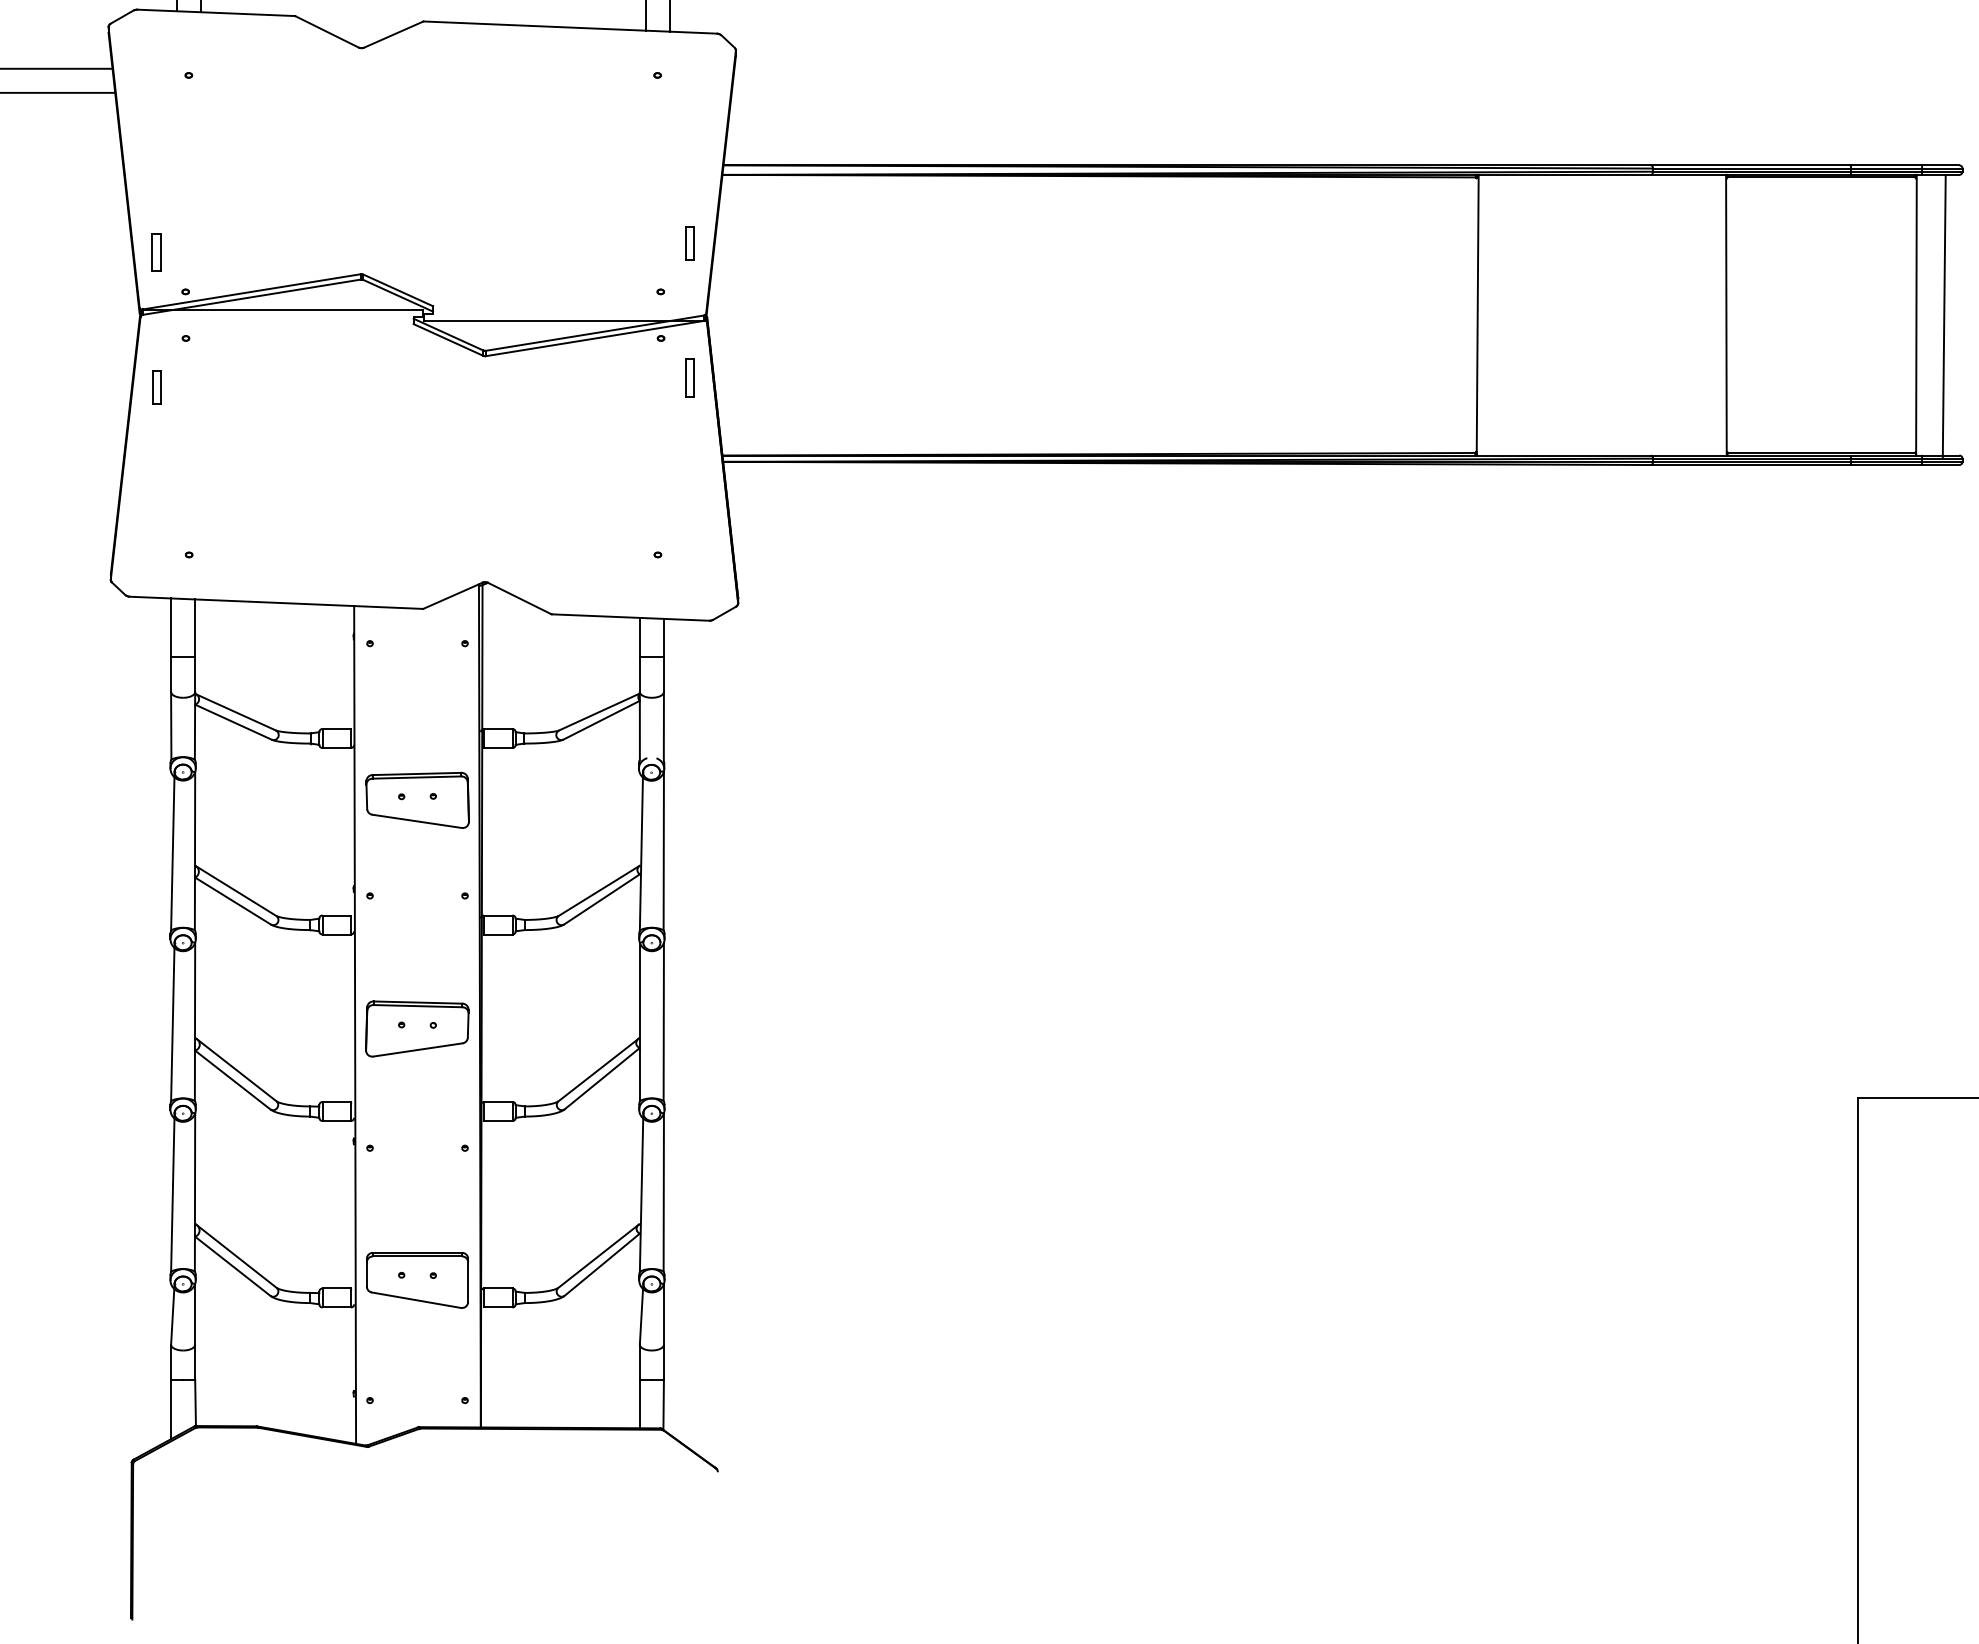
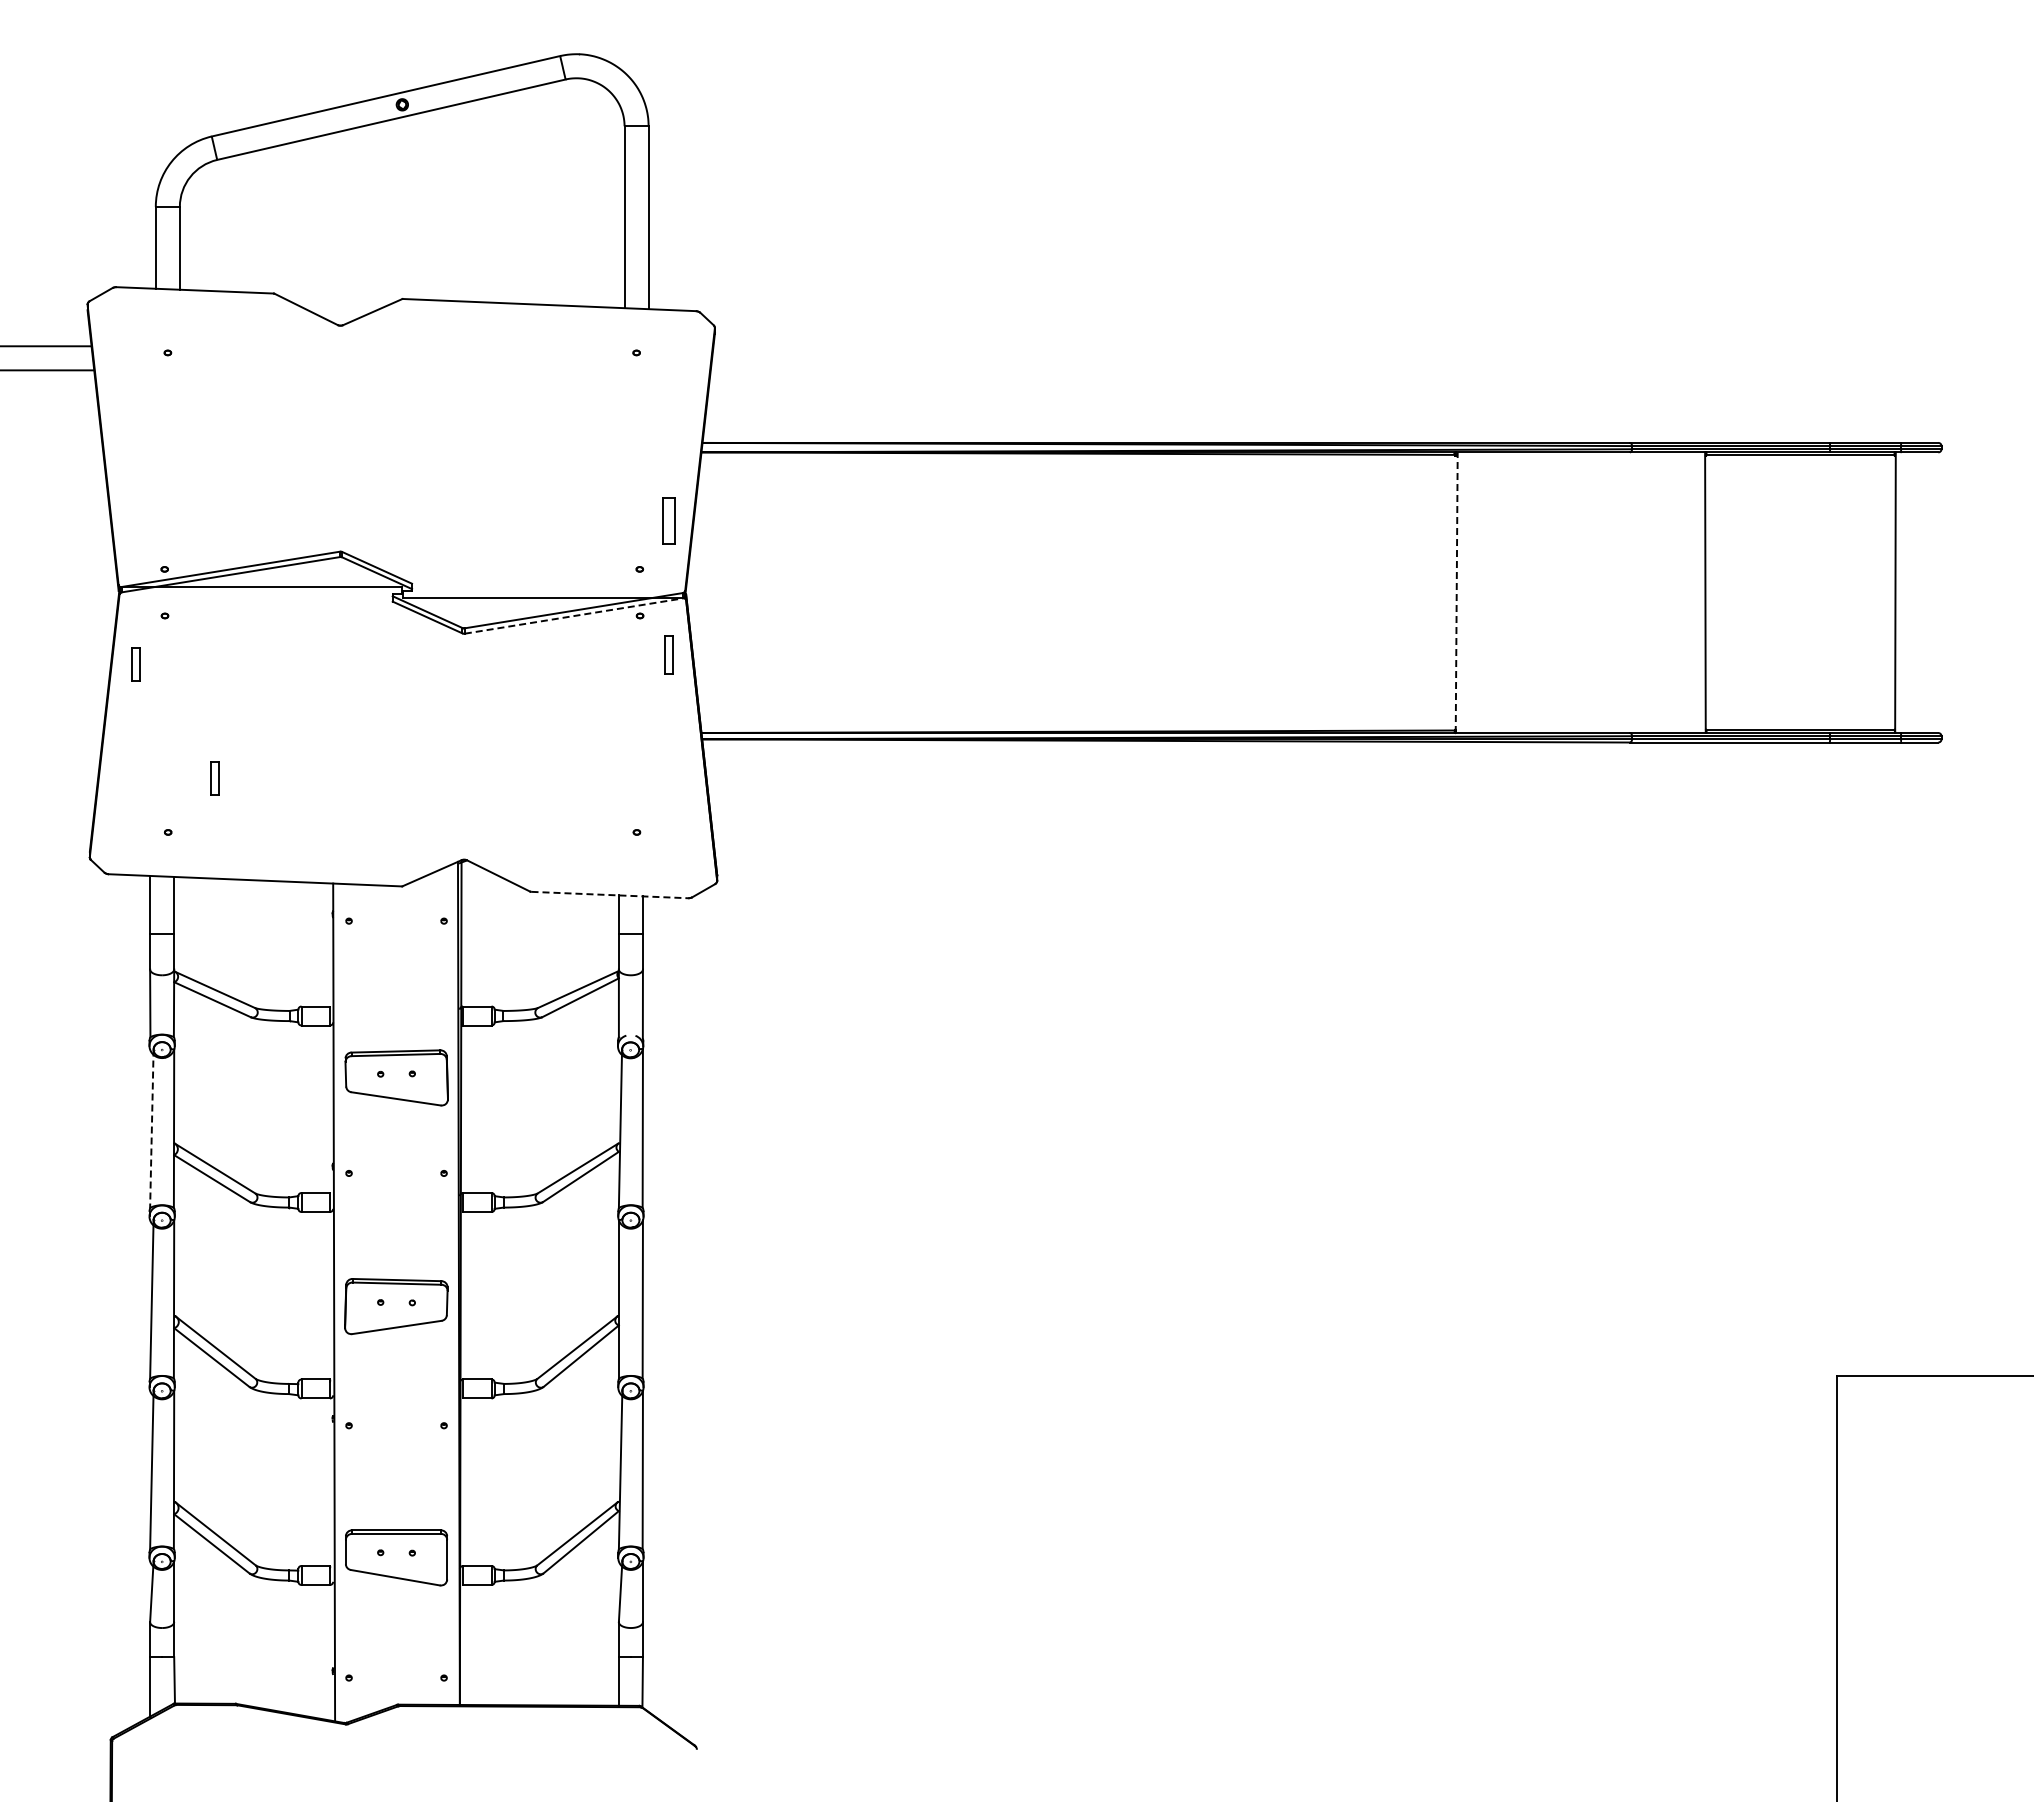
part: (689, 243) -> (668, 520), size x1.4
part: (156, 252) -> (135, 529), removed
line: (1477, 315) -> (1456, 592), solid -> dashed
line: (1943, 316) -> (1922, 593), removed
line: (595, 339) -> (574, 616), solid -> dashed
part: (235, 501) -> (214, 778), added
line: (631, 618) -> (610, 895), solid -> dashed
line: (172, 852) -> (151, 1129), solid -> dashed

